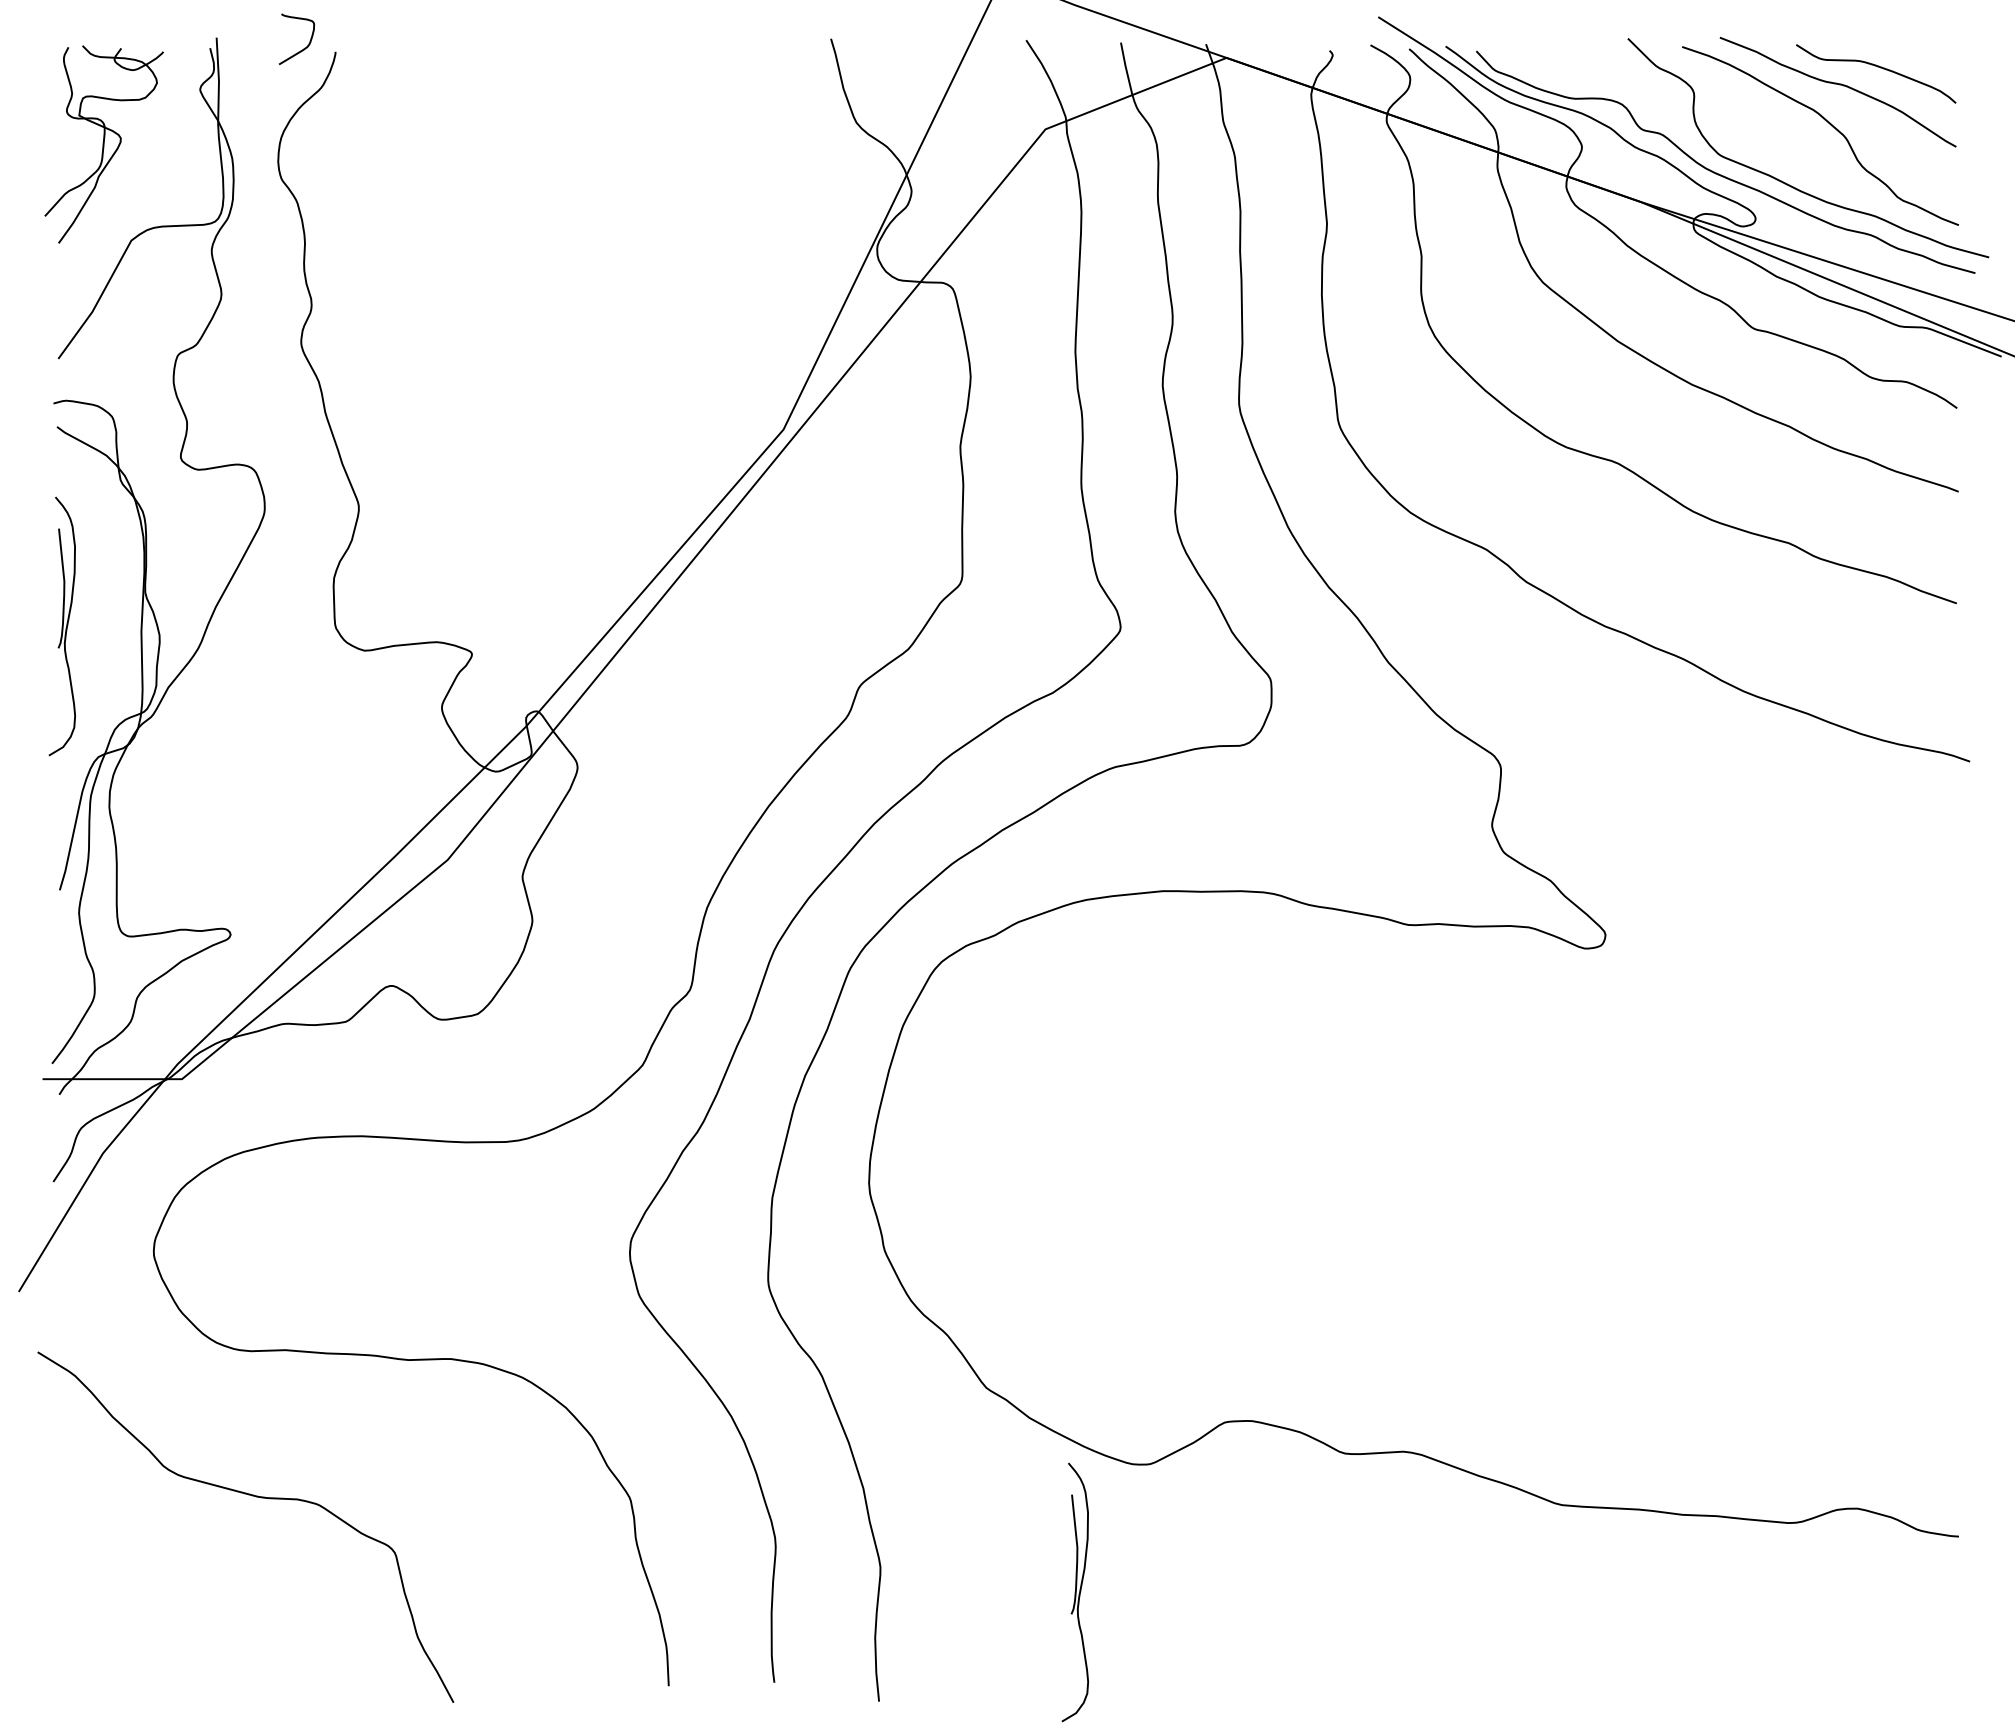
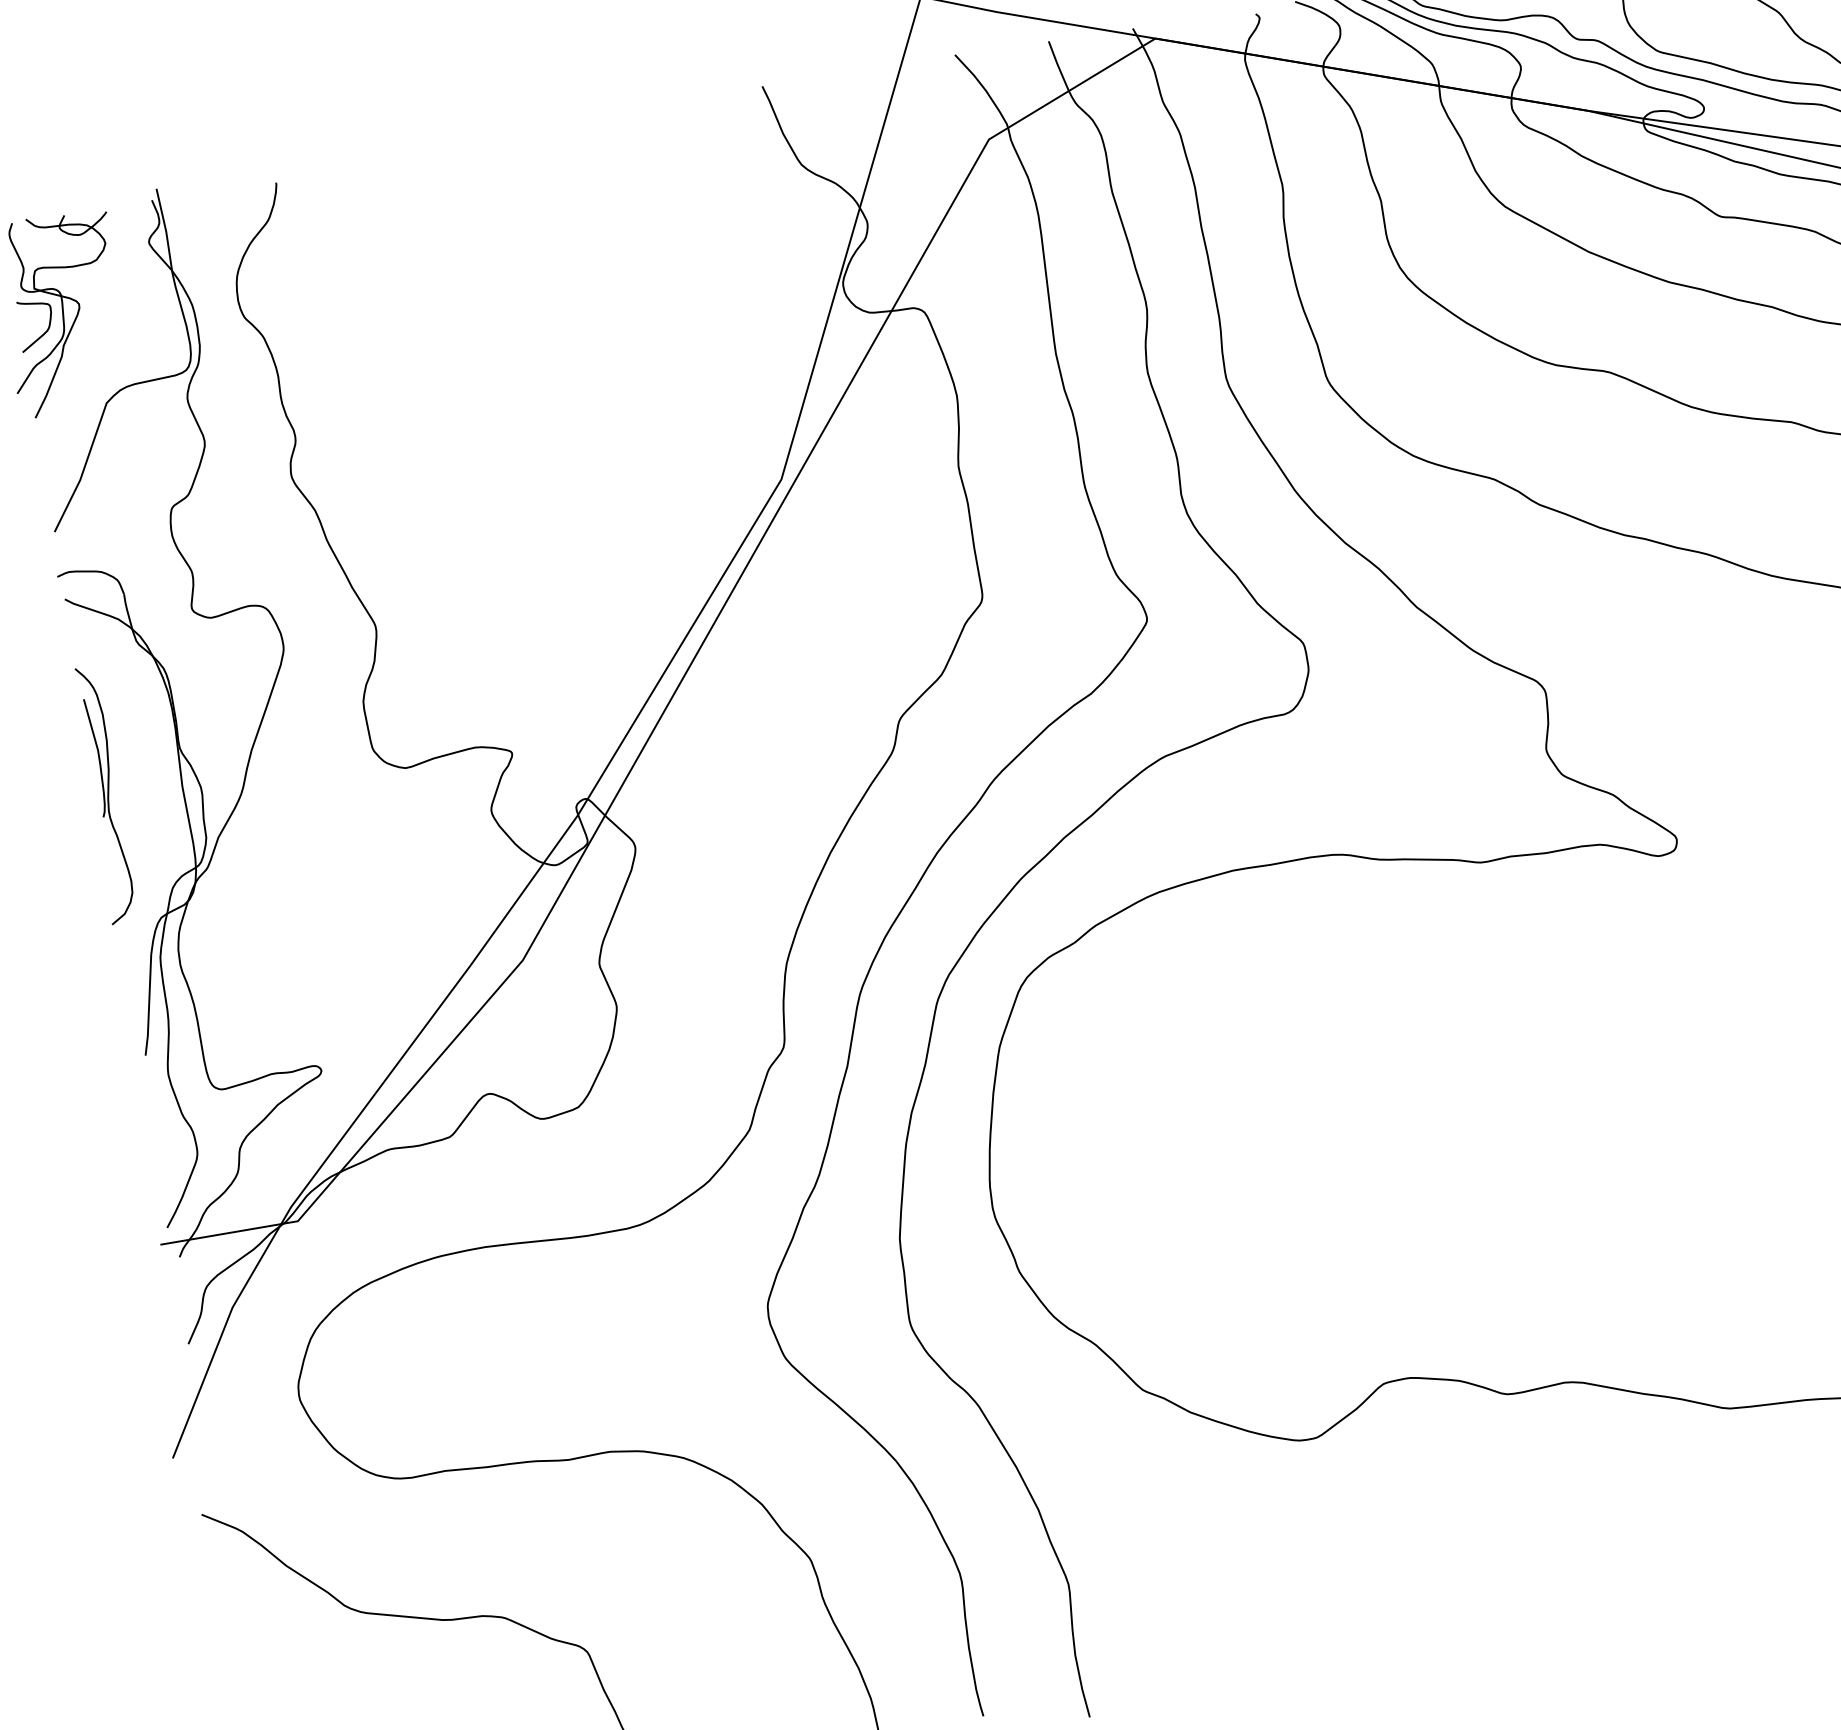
curve: (303, 48) -> (44, 332), moved
part: (1074, 1592) -> (1264, 1576), removed

